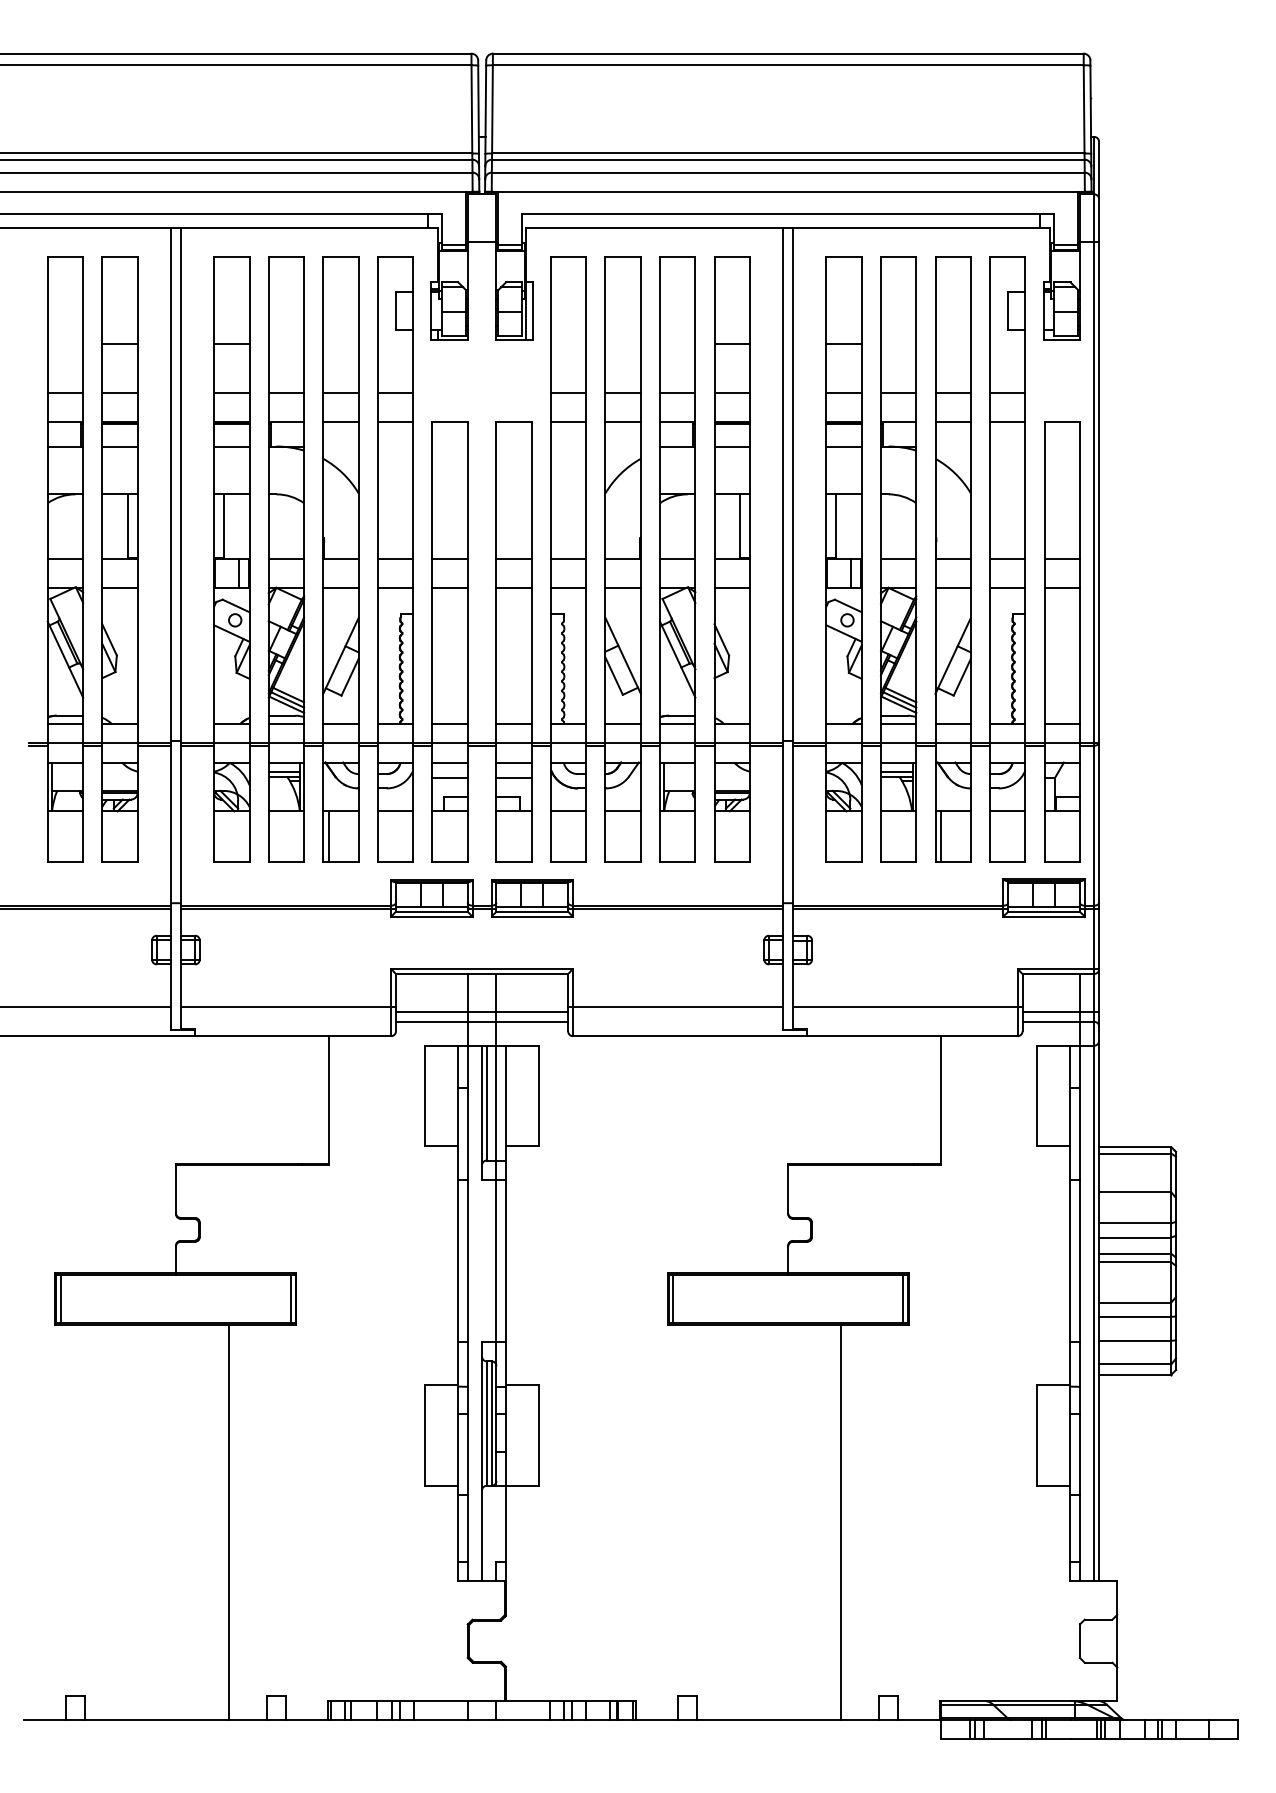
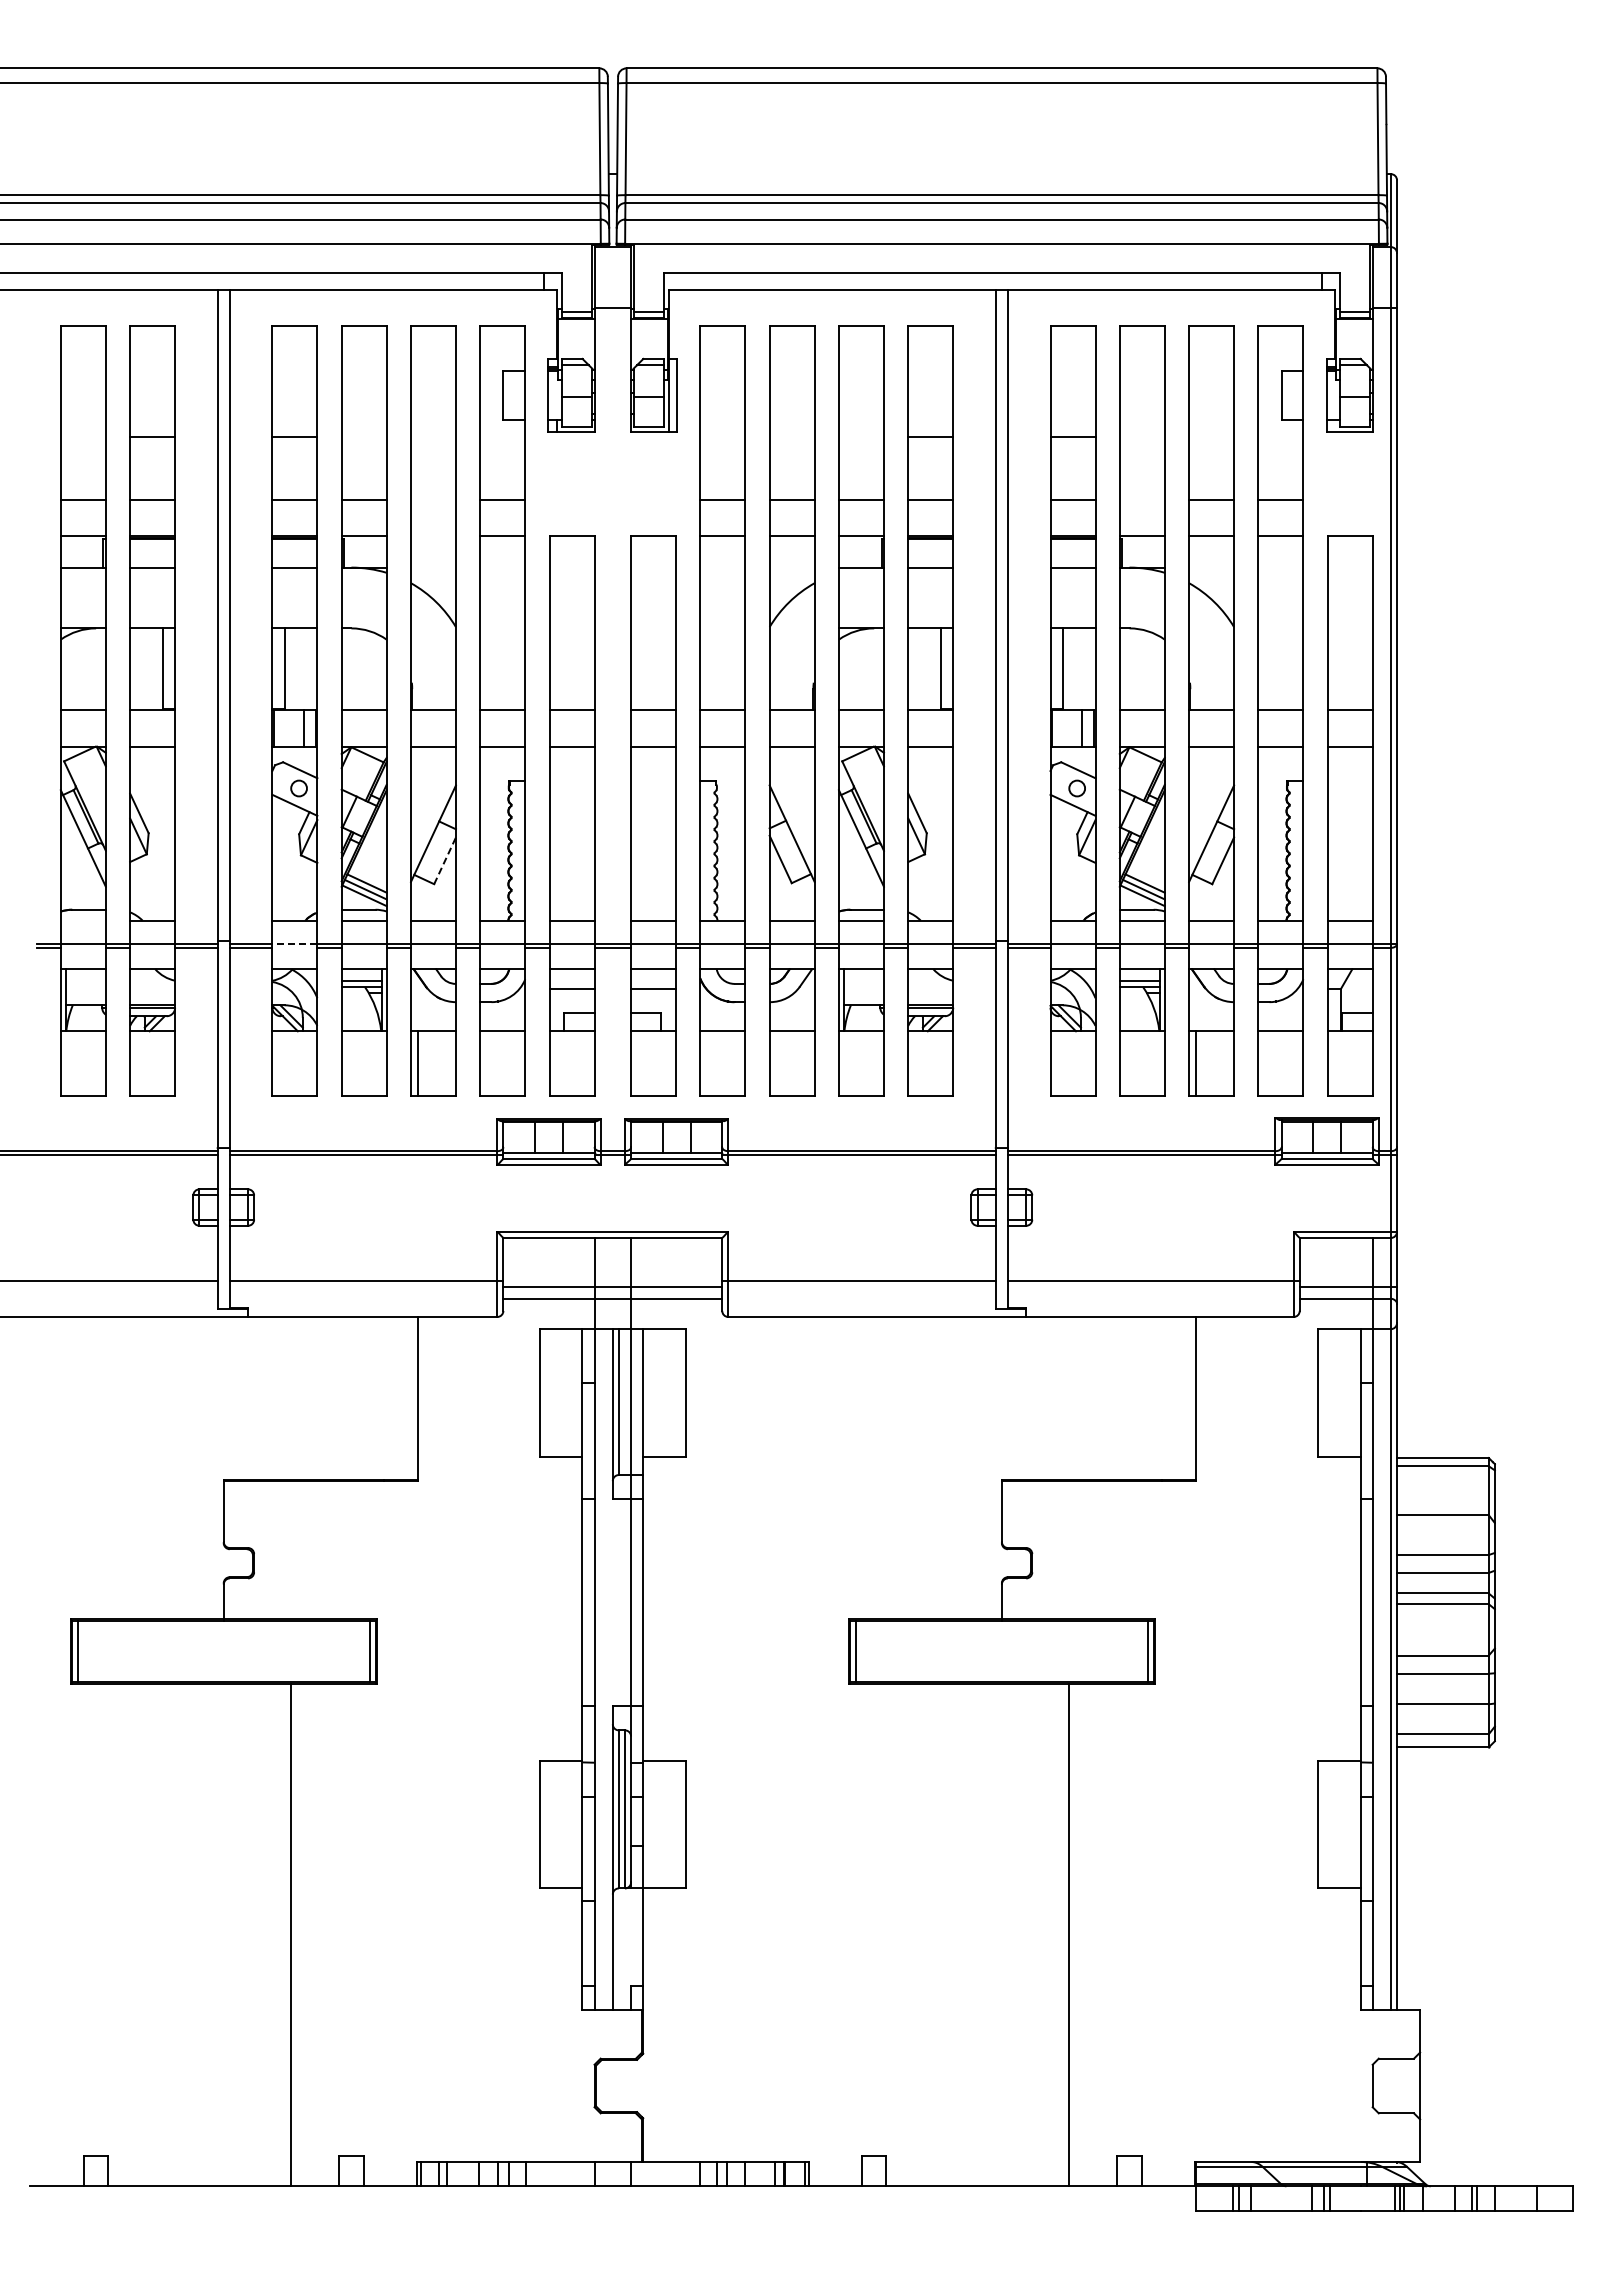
line: (340, 392) -> (433, 499), removed
line: (898, 392) -> (1141, 499), removed
line: (340, 422) -> (433, 536), removed
line: (350, 676) -> (445, 860), solid -> dashed
line: (64, 724) -> (82, 920), removed
line: (231, 743) -> (294, 944), solid -> dashed

